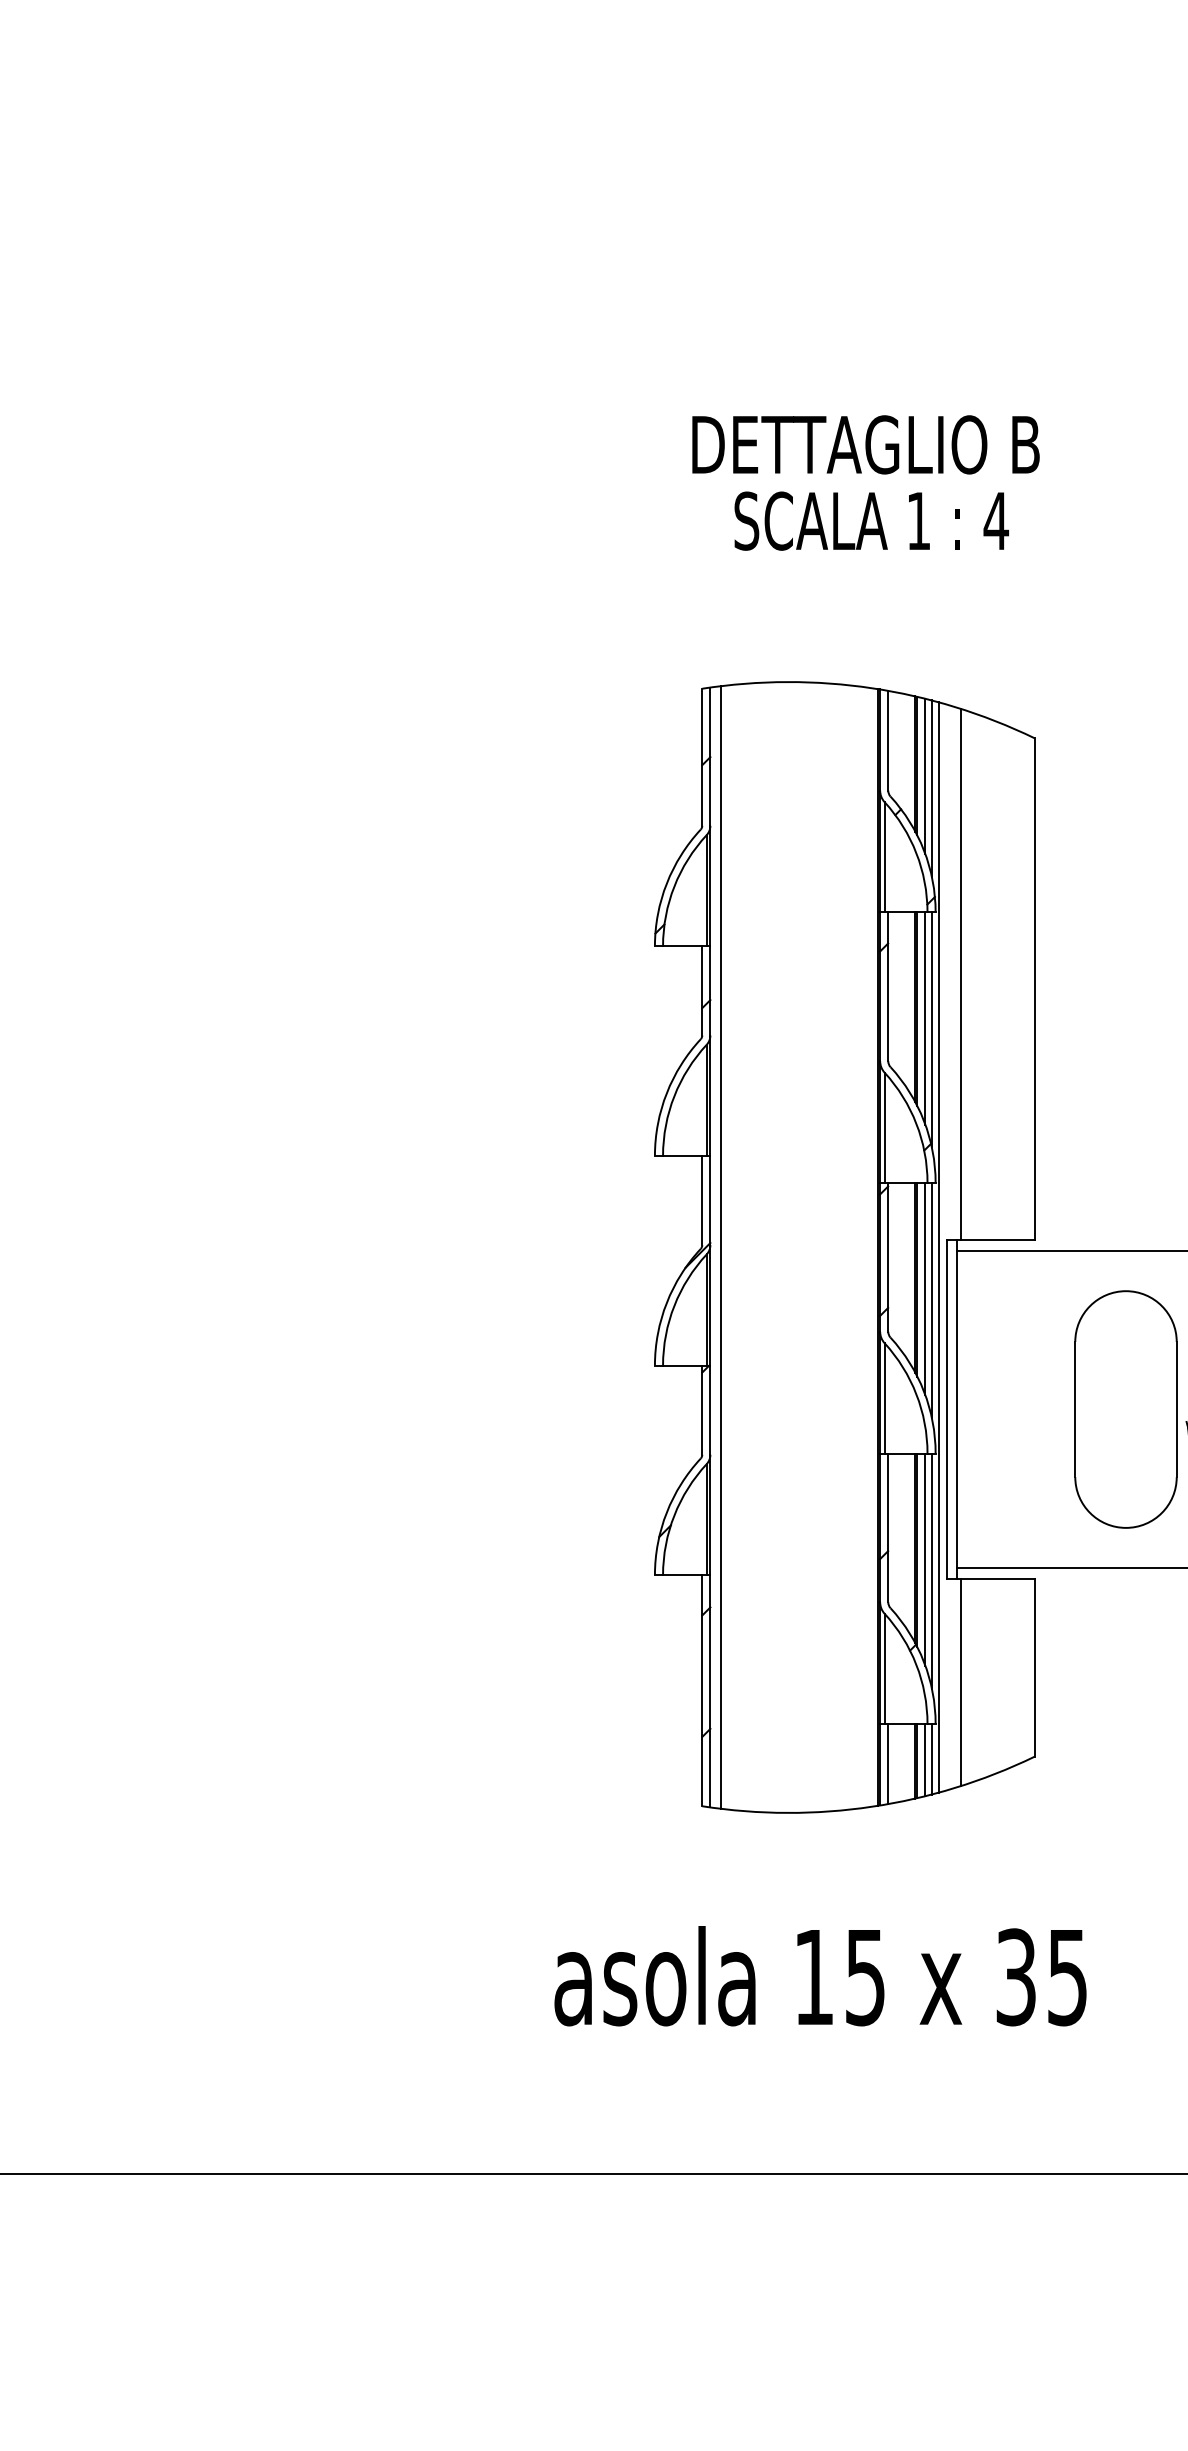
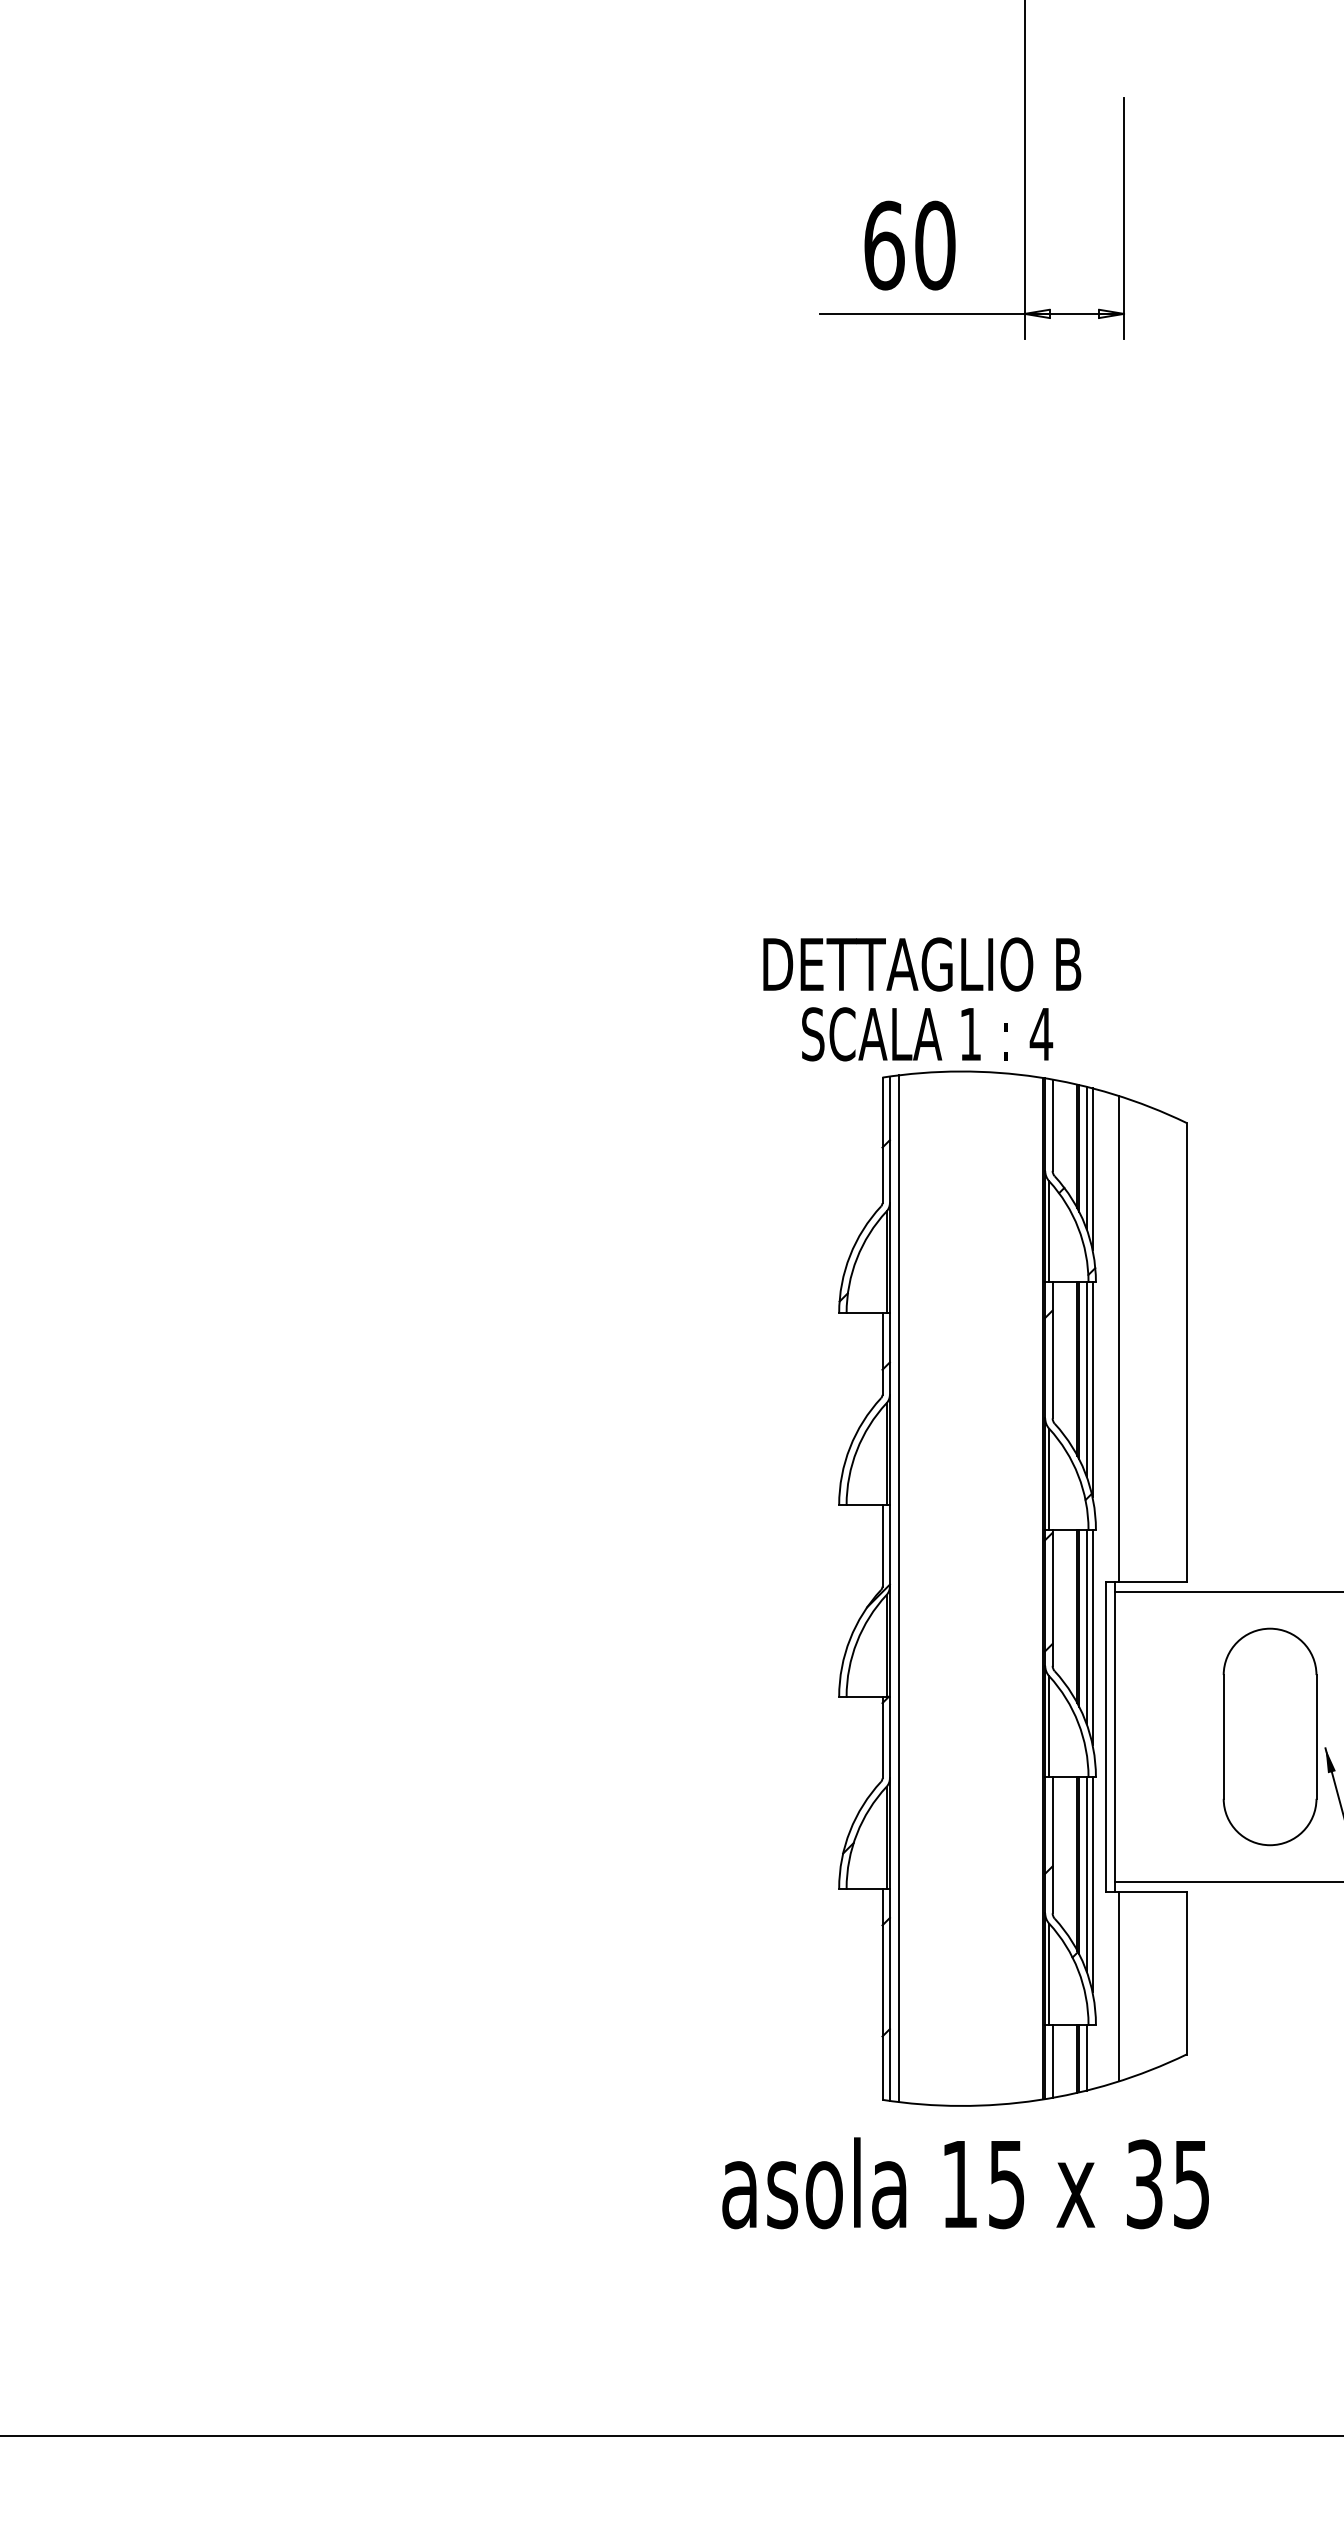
text: (866, 483) -> (922, 999), moved
line: (938, 1247) -> (1098, 1588), removed
line: (931, 1758) -> (1092, 2056), removed
text: (820, 1976) -> (965, 2183), moved

